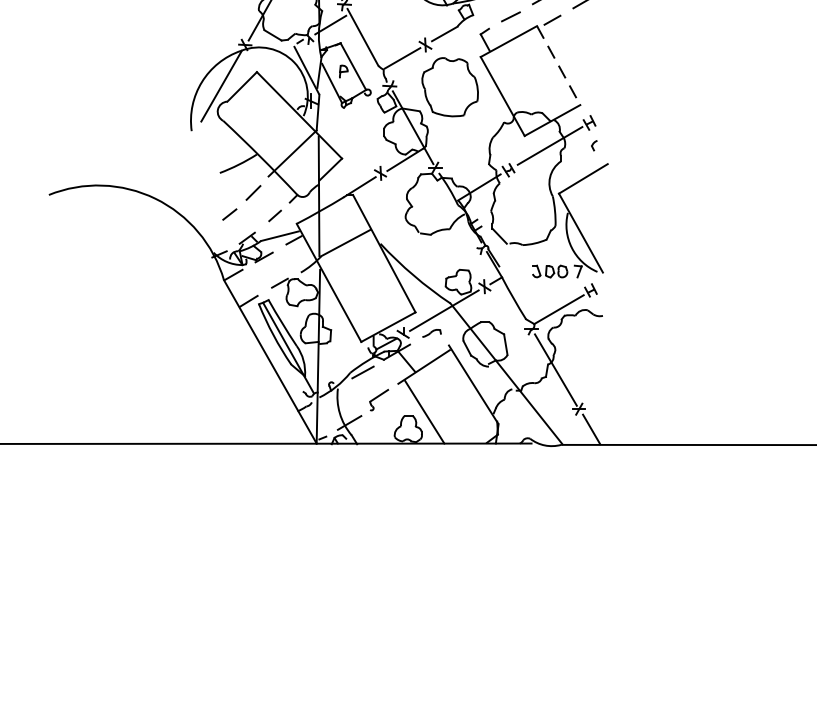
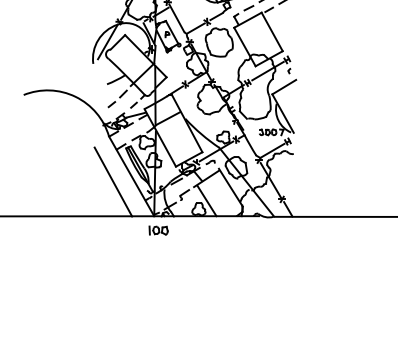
line: (559, 64) -> (272, 31), dashed -> solid
line: (233, 372) -> (113, 181), added
part: (325, 472) -> (158, 230), added

